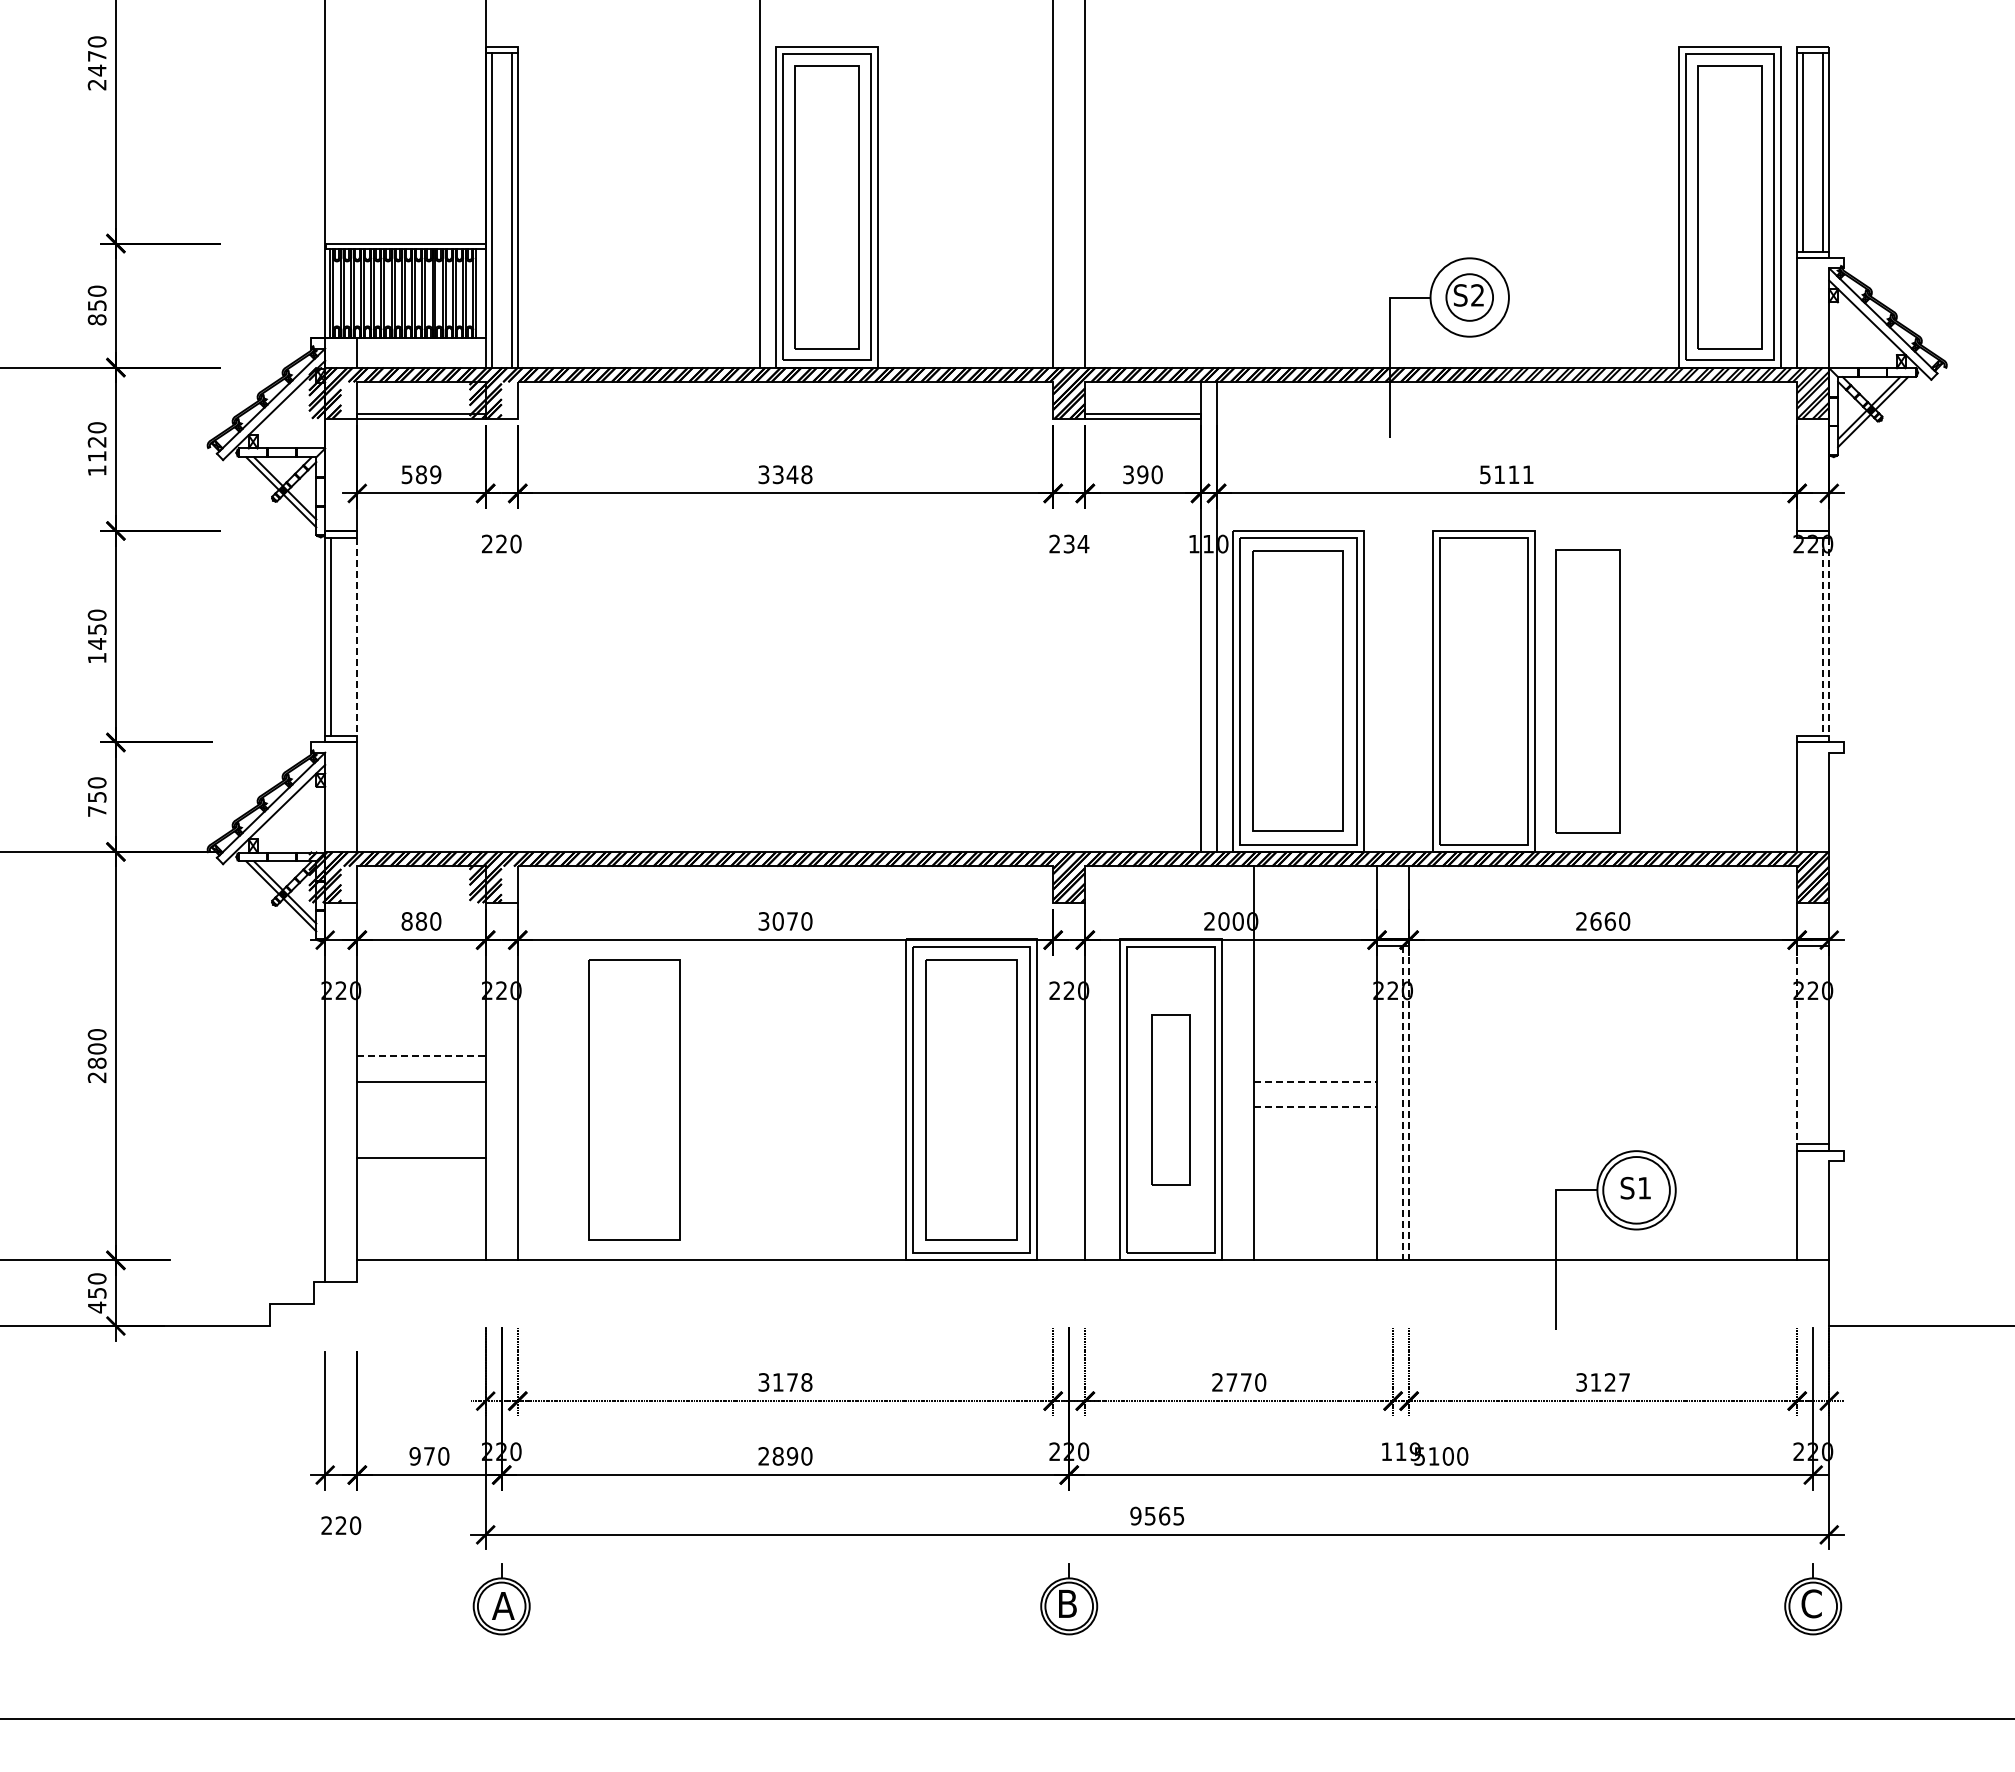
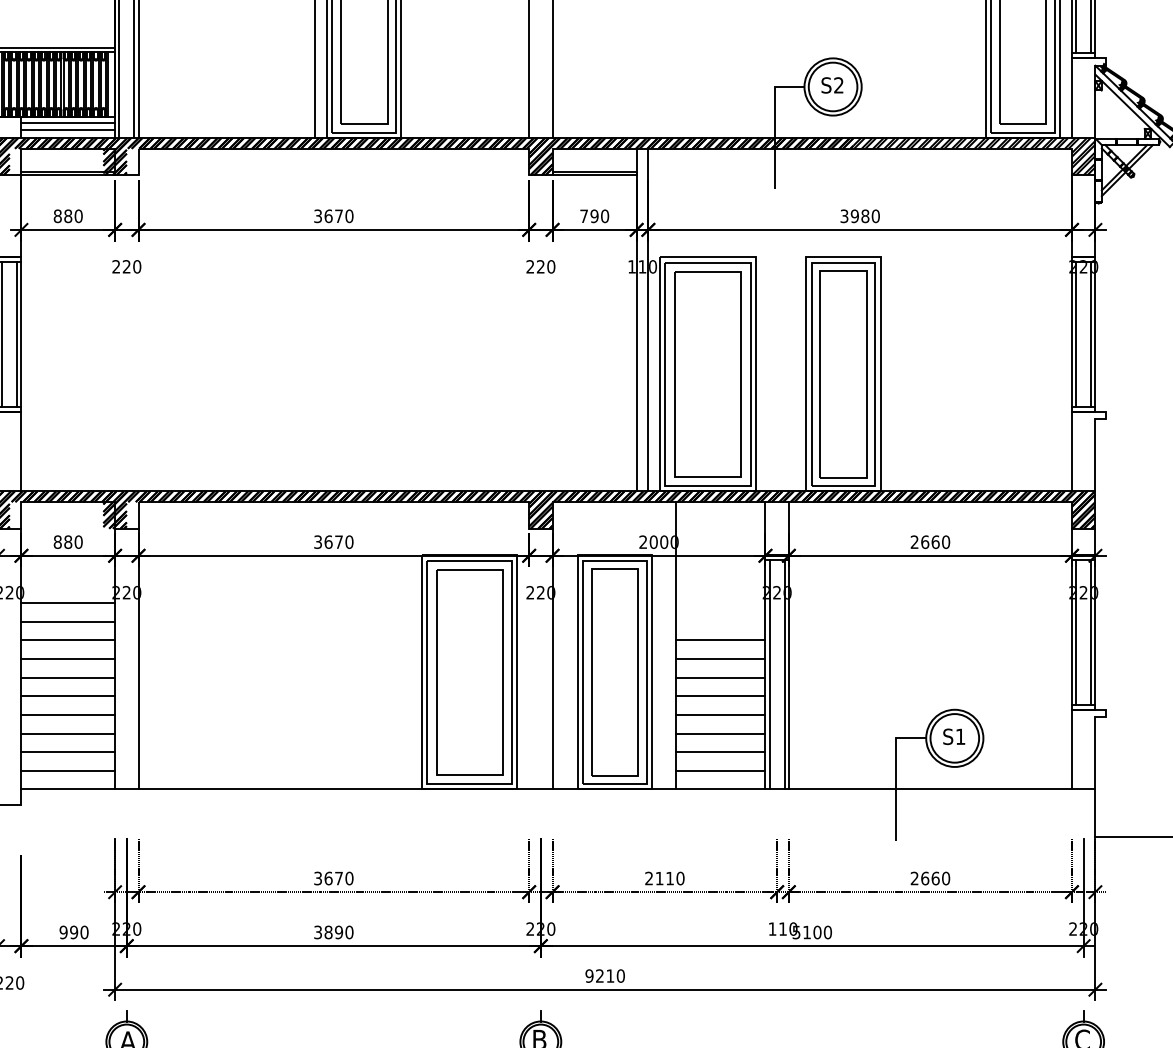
circle: (1469, 297) -> (832, 86), size x1.43
line: (421, 347) -> (68, 123), added
line: (421, 356) -> (68, 130), added
text: (421, 474) -> (68, 216), 589 -> 880
text: (792, 474) -> (338, 216), 3348 -> 3670
text: (1128, 474) -> (584, 216), 390 -> 790
text: (1506, 474) -> (859, 216), 5111 -> 3980
text: (1076, 543) -> (546, 266), 234 -> 220
line: (351, 636) -> (17, 334), added
line: (1797, 636) -> (1072, 334), added
line: (1802, 636) -> (1075, 334), added
line: (357, 637) -> (21, 335), dashed -> solid
line: (1823, 637) -> (1091, 335), dashed -> solid
line: (1829, 637) -> (1095, 335), dashed -> solid
part: (1587, 691) -> (843, 374), moved
text: (777, 921) -> (328, 542), 3070 -> 3670
line: (421, 1005) -> (68, 603), added
line: (421, 1030) -> (68, 621), added
line: (1797, 1045) -> (1072, 632), dashed -> solid
line: (1802, 1045) -> (1075, 632), added
line: (1823, 1045) -> (1091, 632), added
line: (421, 1056) -> (68, 640), dashed -> solid
line: (1315, 1056) -> (720, 640), added
line: (1316, 1081) -> (721, 658), dashed -> solid
part: (634, 1099) -> (223, 672), removed
part: (1170, 1099) -> (614, 672), size x1.67
line: (1382, 1103) -> (769, 675), added
line: (1403, 1103) -> (784, 675), dashed -> solid
line: (1409, 1103) -> (789, 675), dashed -> solid
line: (421, 1107) -> (68, 677), added
line: (1316, 1107) -> (721, 677), dashed -> solid
line: (421, 1132) -> (68, 696), added
line: (1315, 1132) -> (720, 696), added
line: (1315, 1158) -> (720, 715), added
line: (421, 1183) -> (68, 733), added
line: (1315, 1183) -> (720, 733), added
line: (421, 1209) -> (68, 752), added
line: (1315, 1209) -> (720, 752), added
line: (421, 1234) -> (68, 770), added
line: (1315, 1234) -> (720, 770), added
text: (792, 1382) -> (338, 878), 3178 -> 3670
text: (1238, 1382) -> (664, 878), 2770 -> 2110
text: (1603, 1382) -> (930, 878), 3127 -> 2660
text: (1414, 1451) -> (792, 928), 119 -> 110
text: (428, 1456) -> (73, 932), 970 -> 990
text: (763, 1456) -> (317, 932), 2890 -> 3890
text: (1164, 1515) -> (610, 975), 9565 -> 9210

